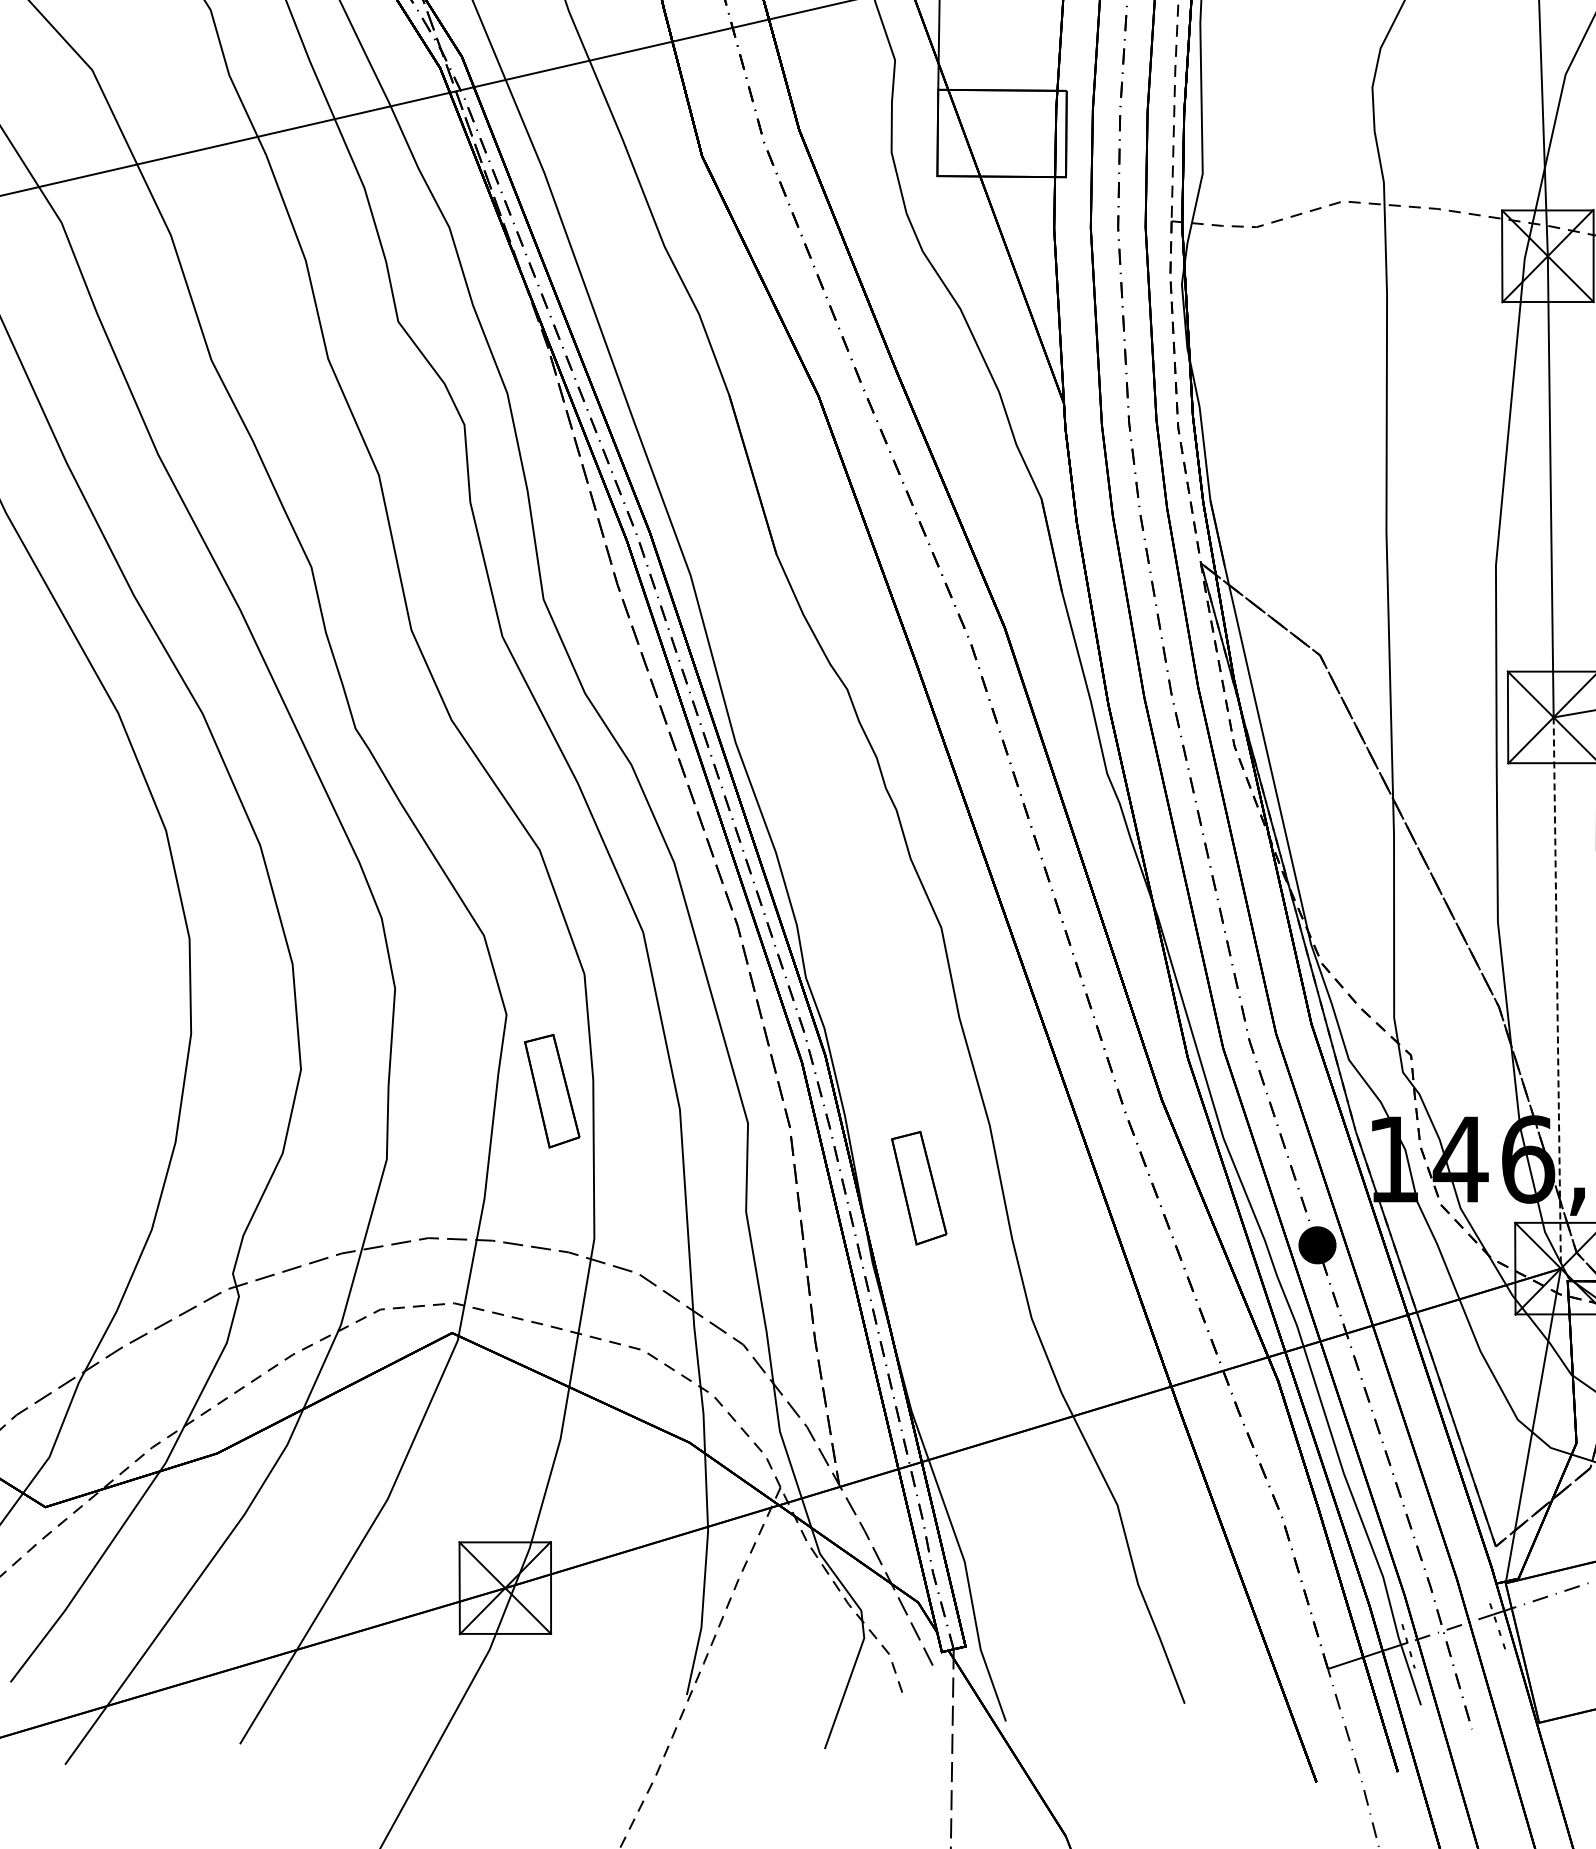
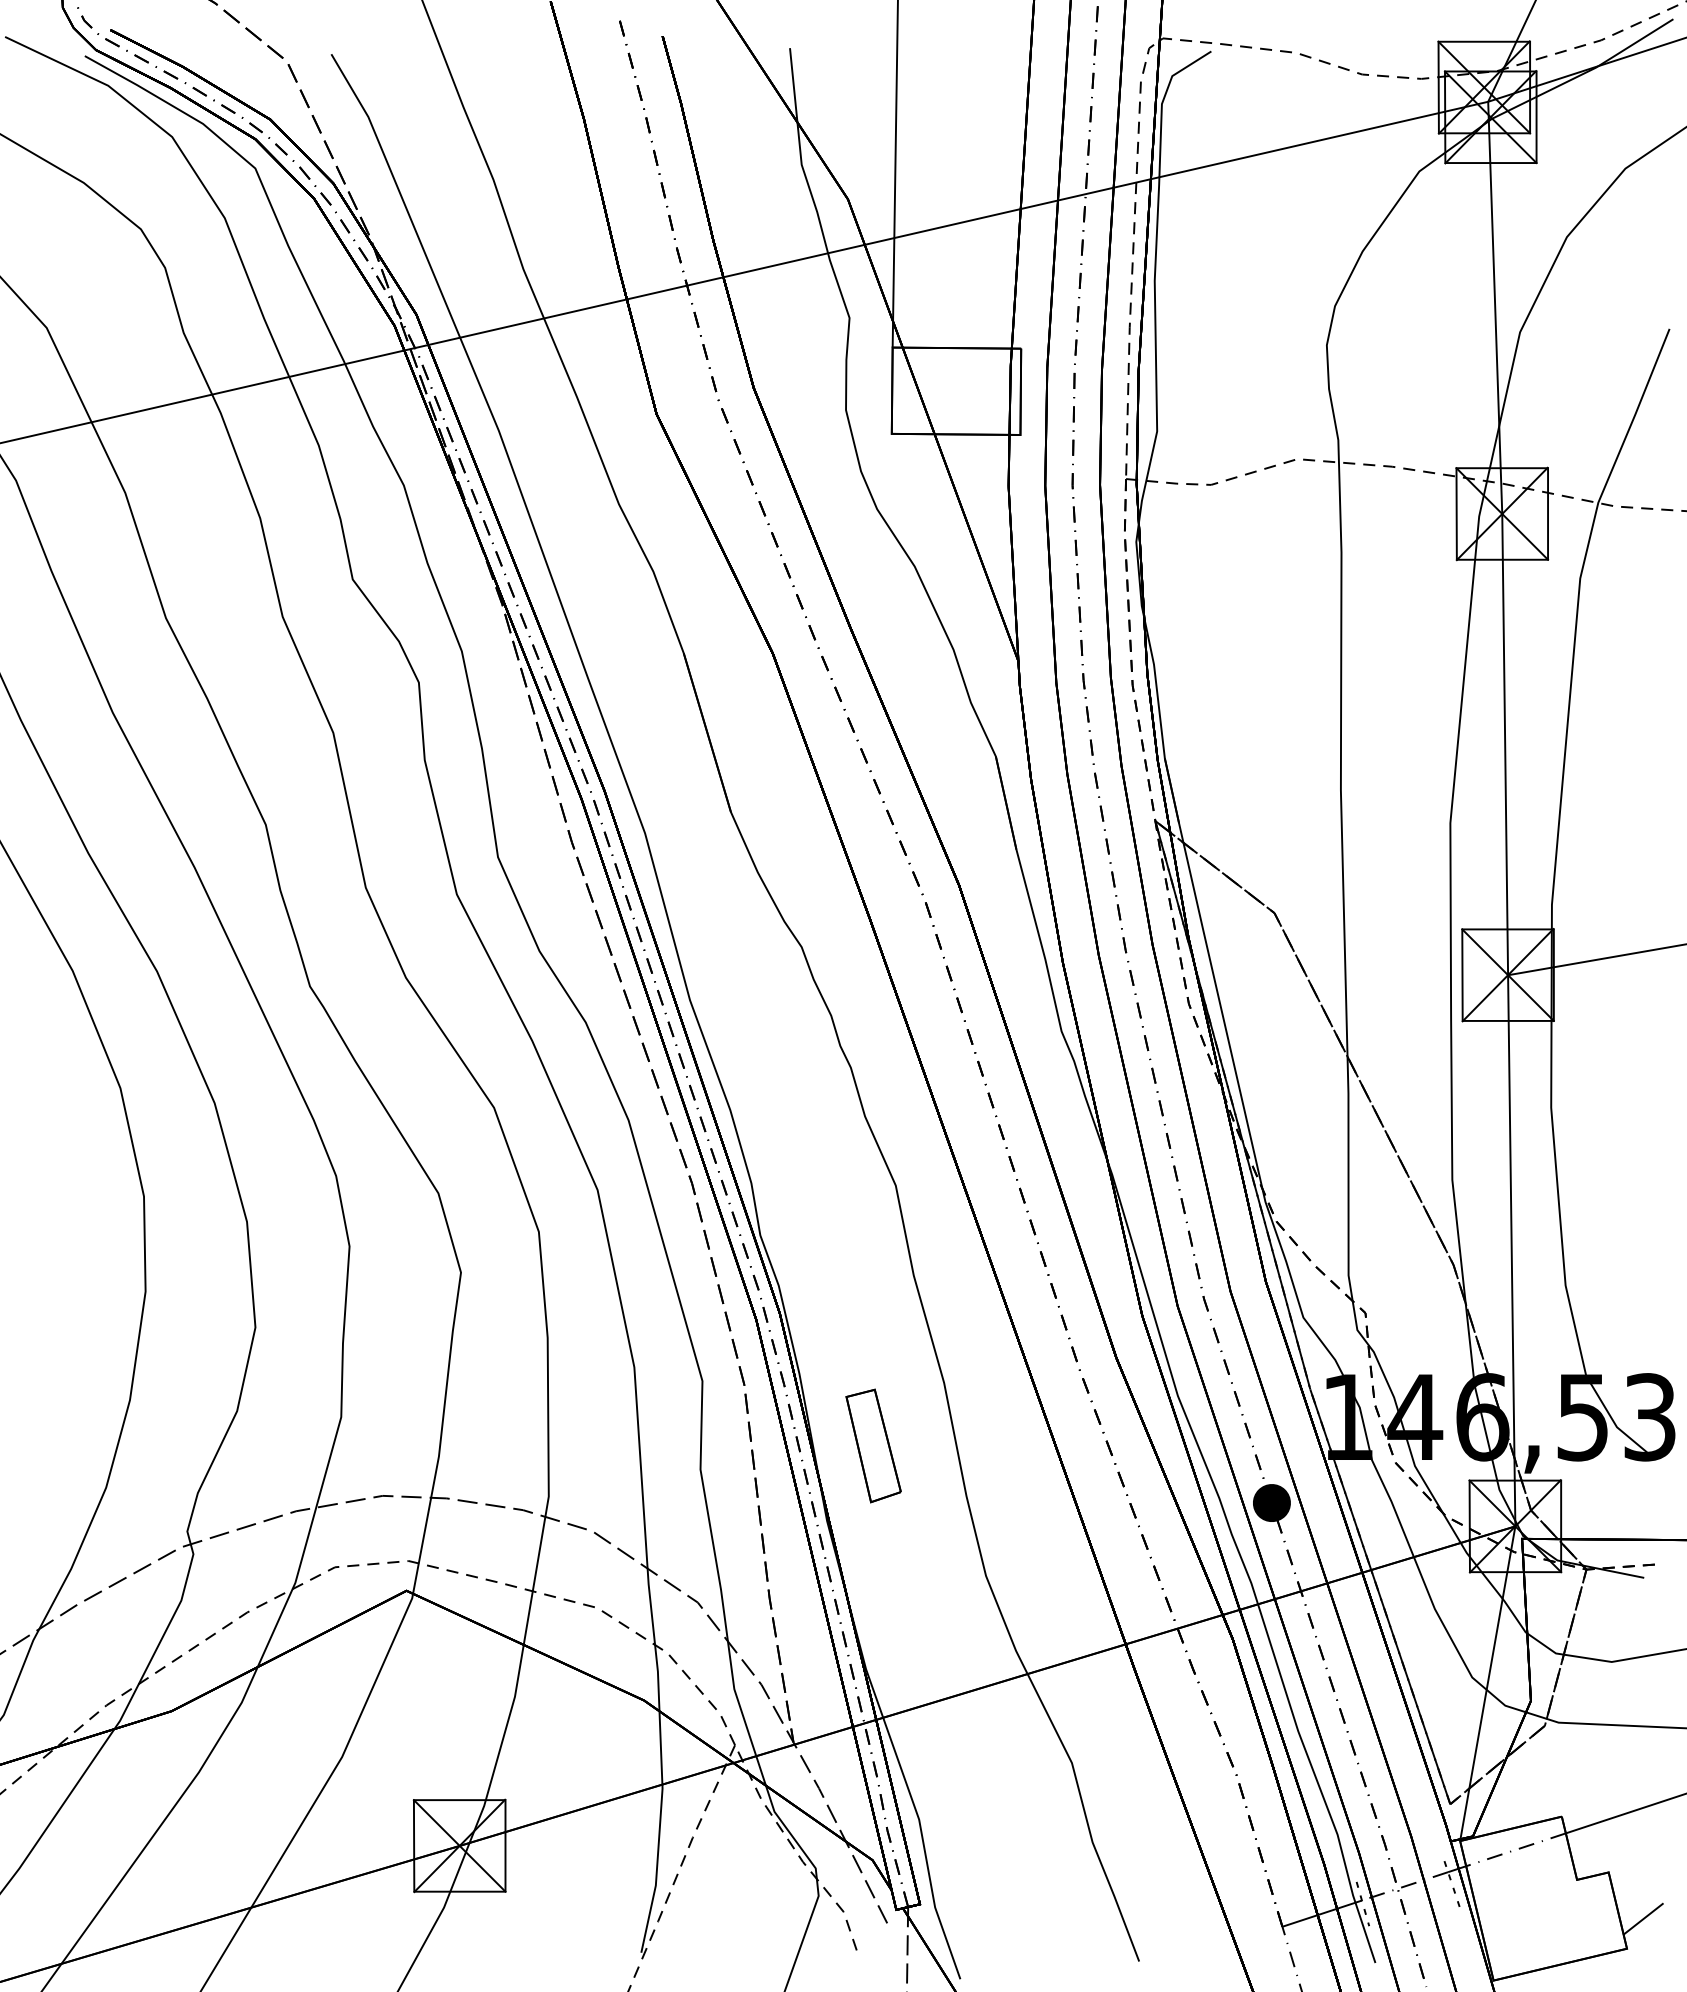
line: (1557, 992) -> (1511, 1250), dashed -> solid
part: (552, 1090) -> (506, 1348), removed

